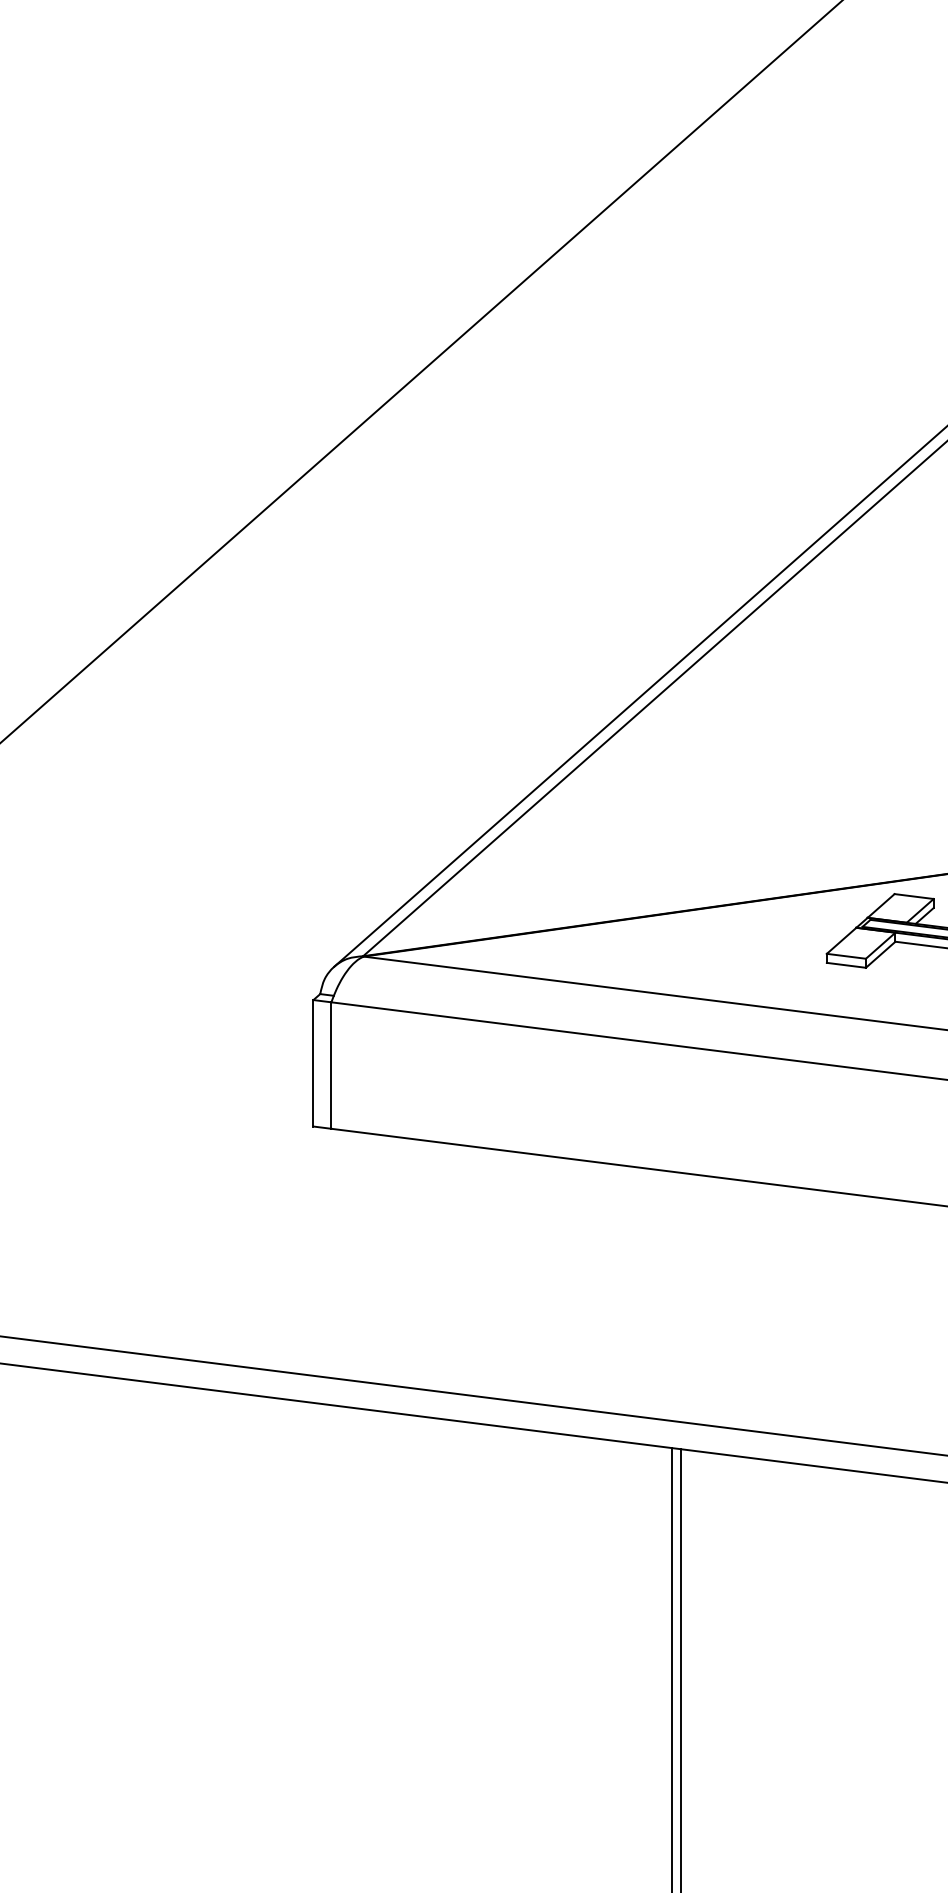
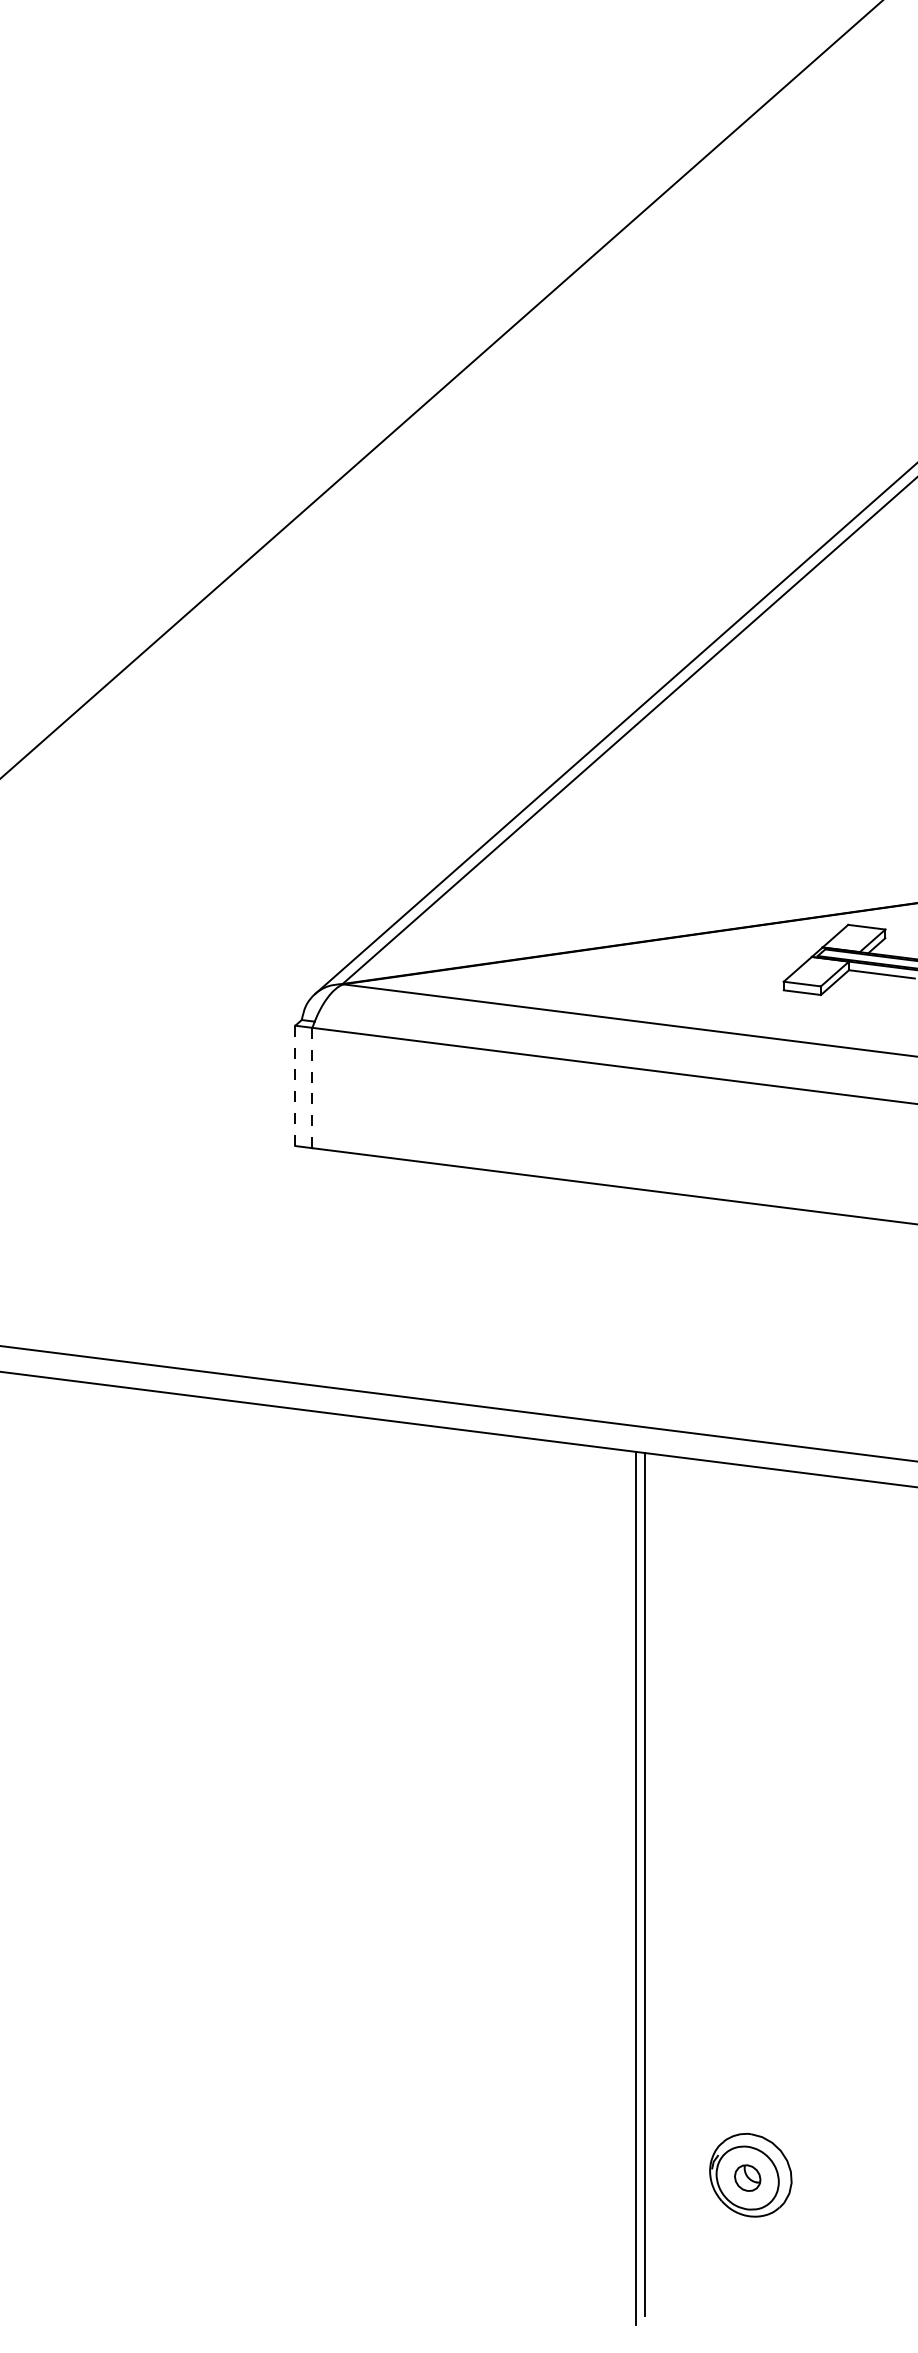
line: (313, 1062) -> (295, 1085), solid -> dashed
line: (331, 1066) -> (312, 1088), solid -> dashed

